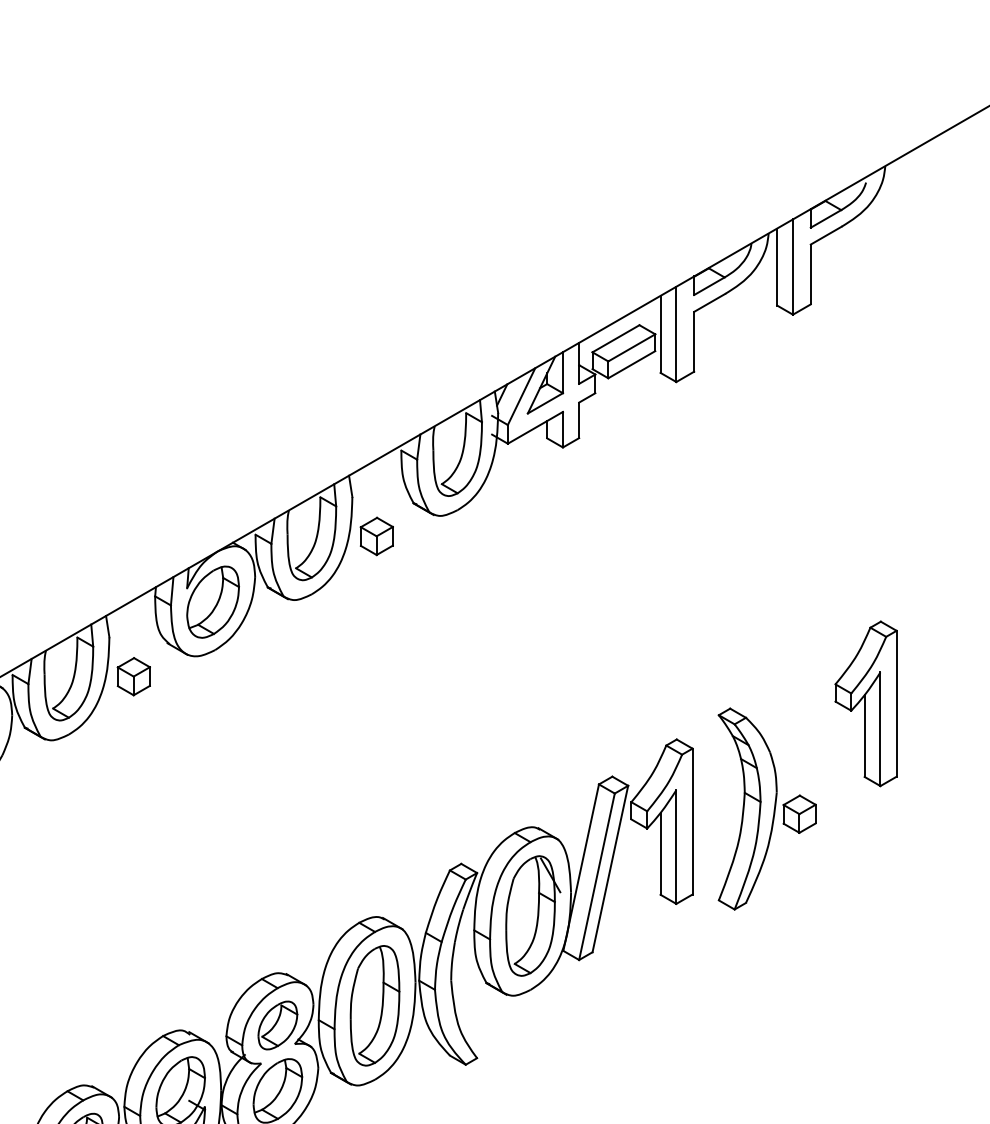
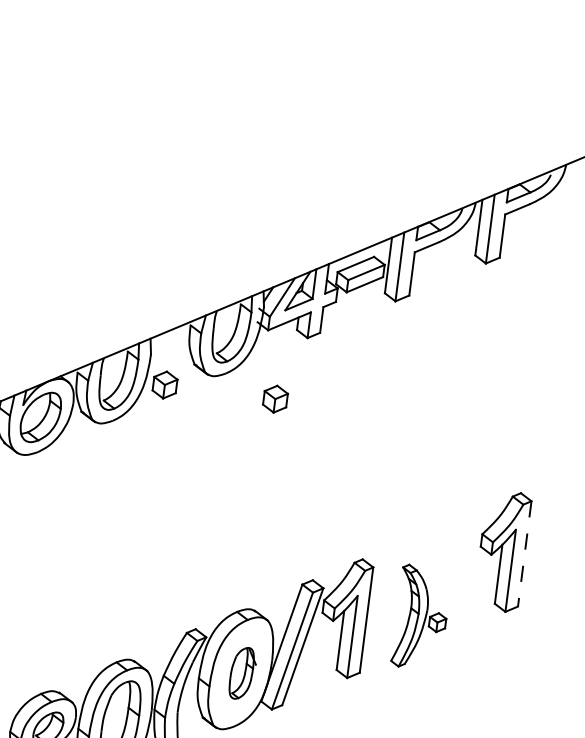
part: (529, 536) -> (275, 399), added
line: (896, 703) -> (524, 553), solid -> dashed
part: (766, 808) -> (421, 617), size x0.7
part: (533, 915) -> (243, 673), size x0.6

